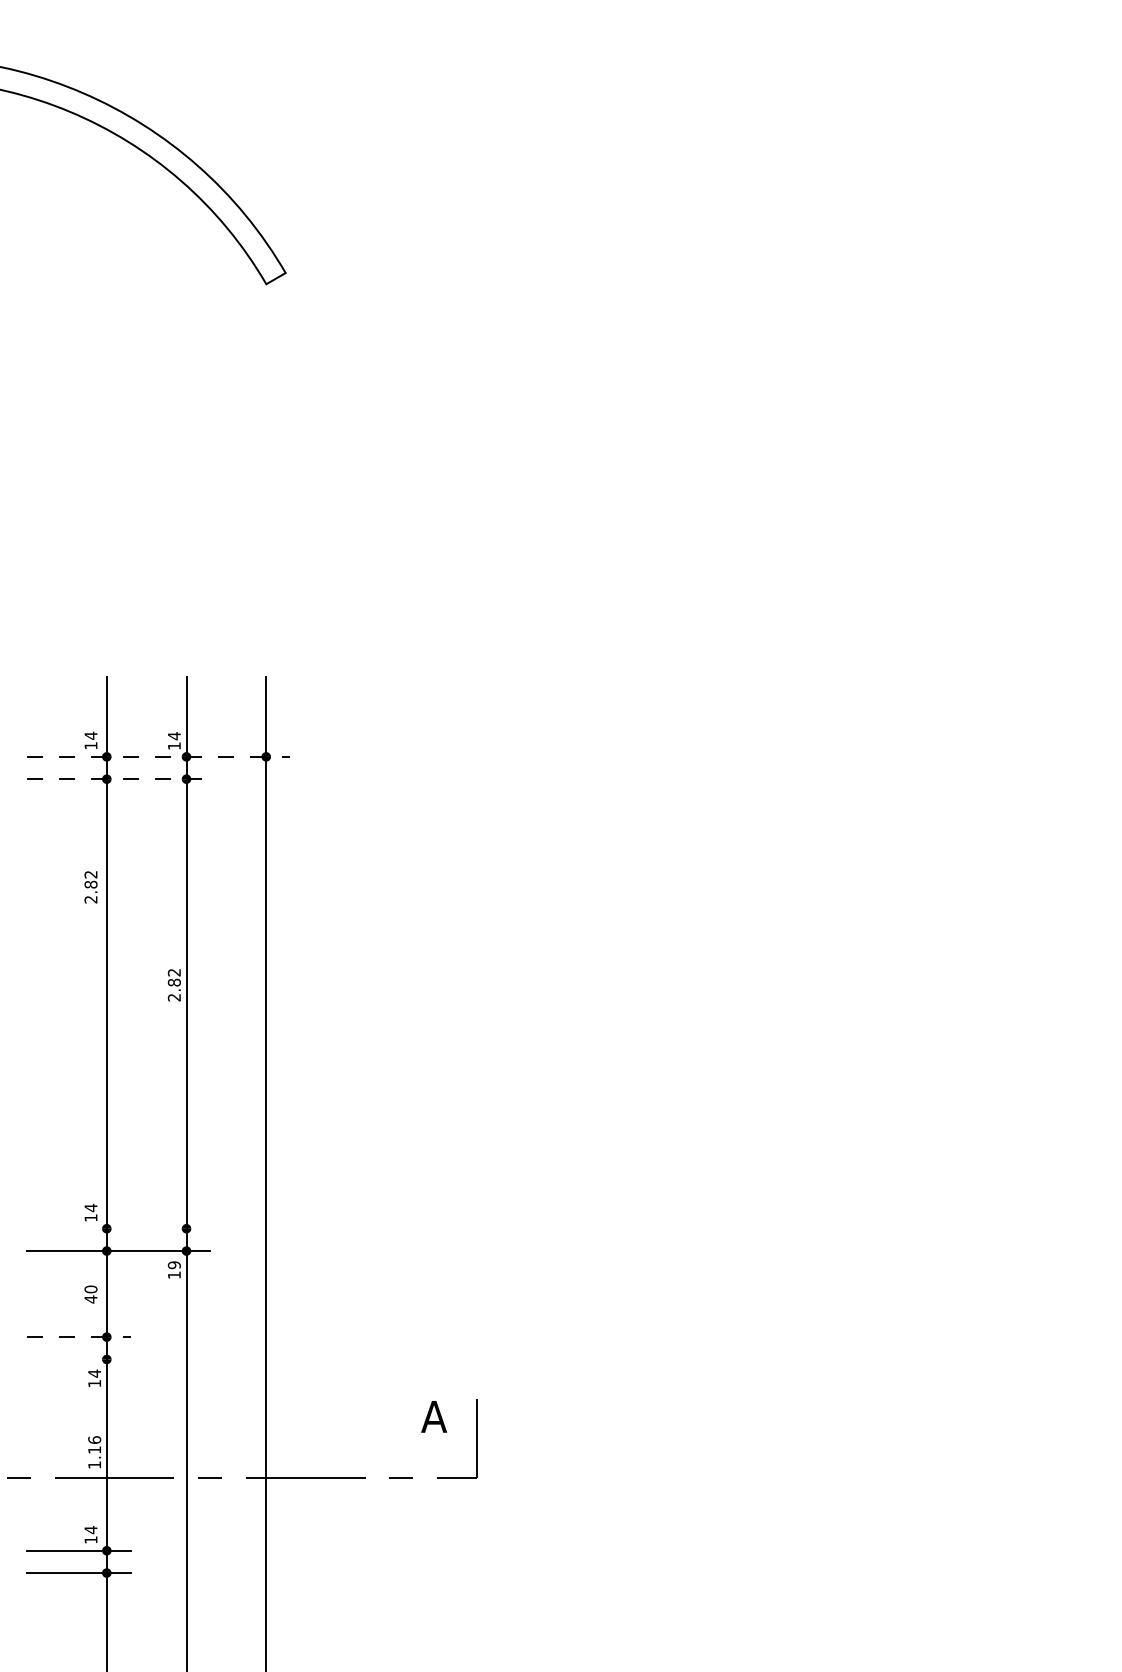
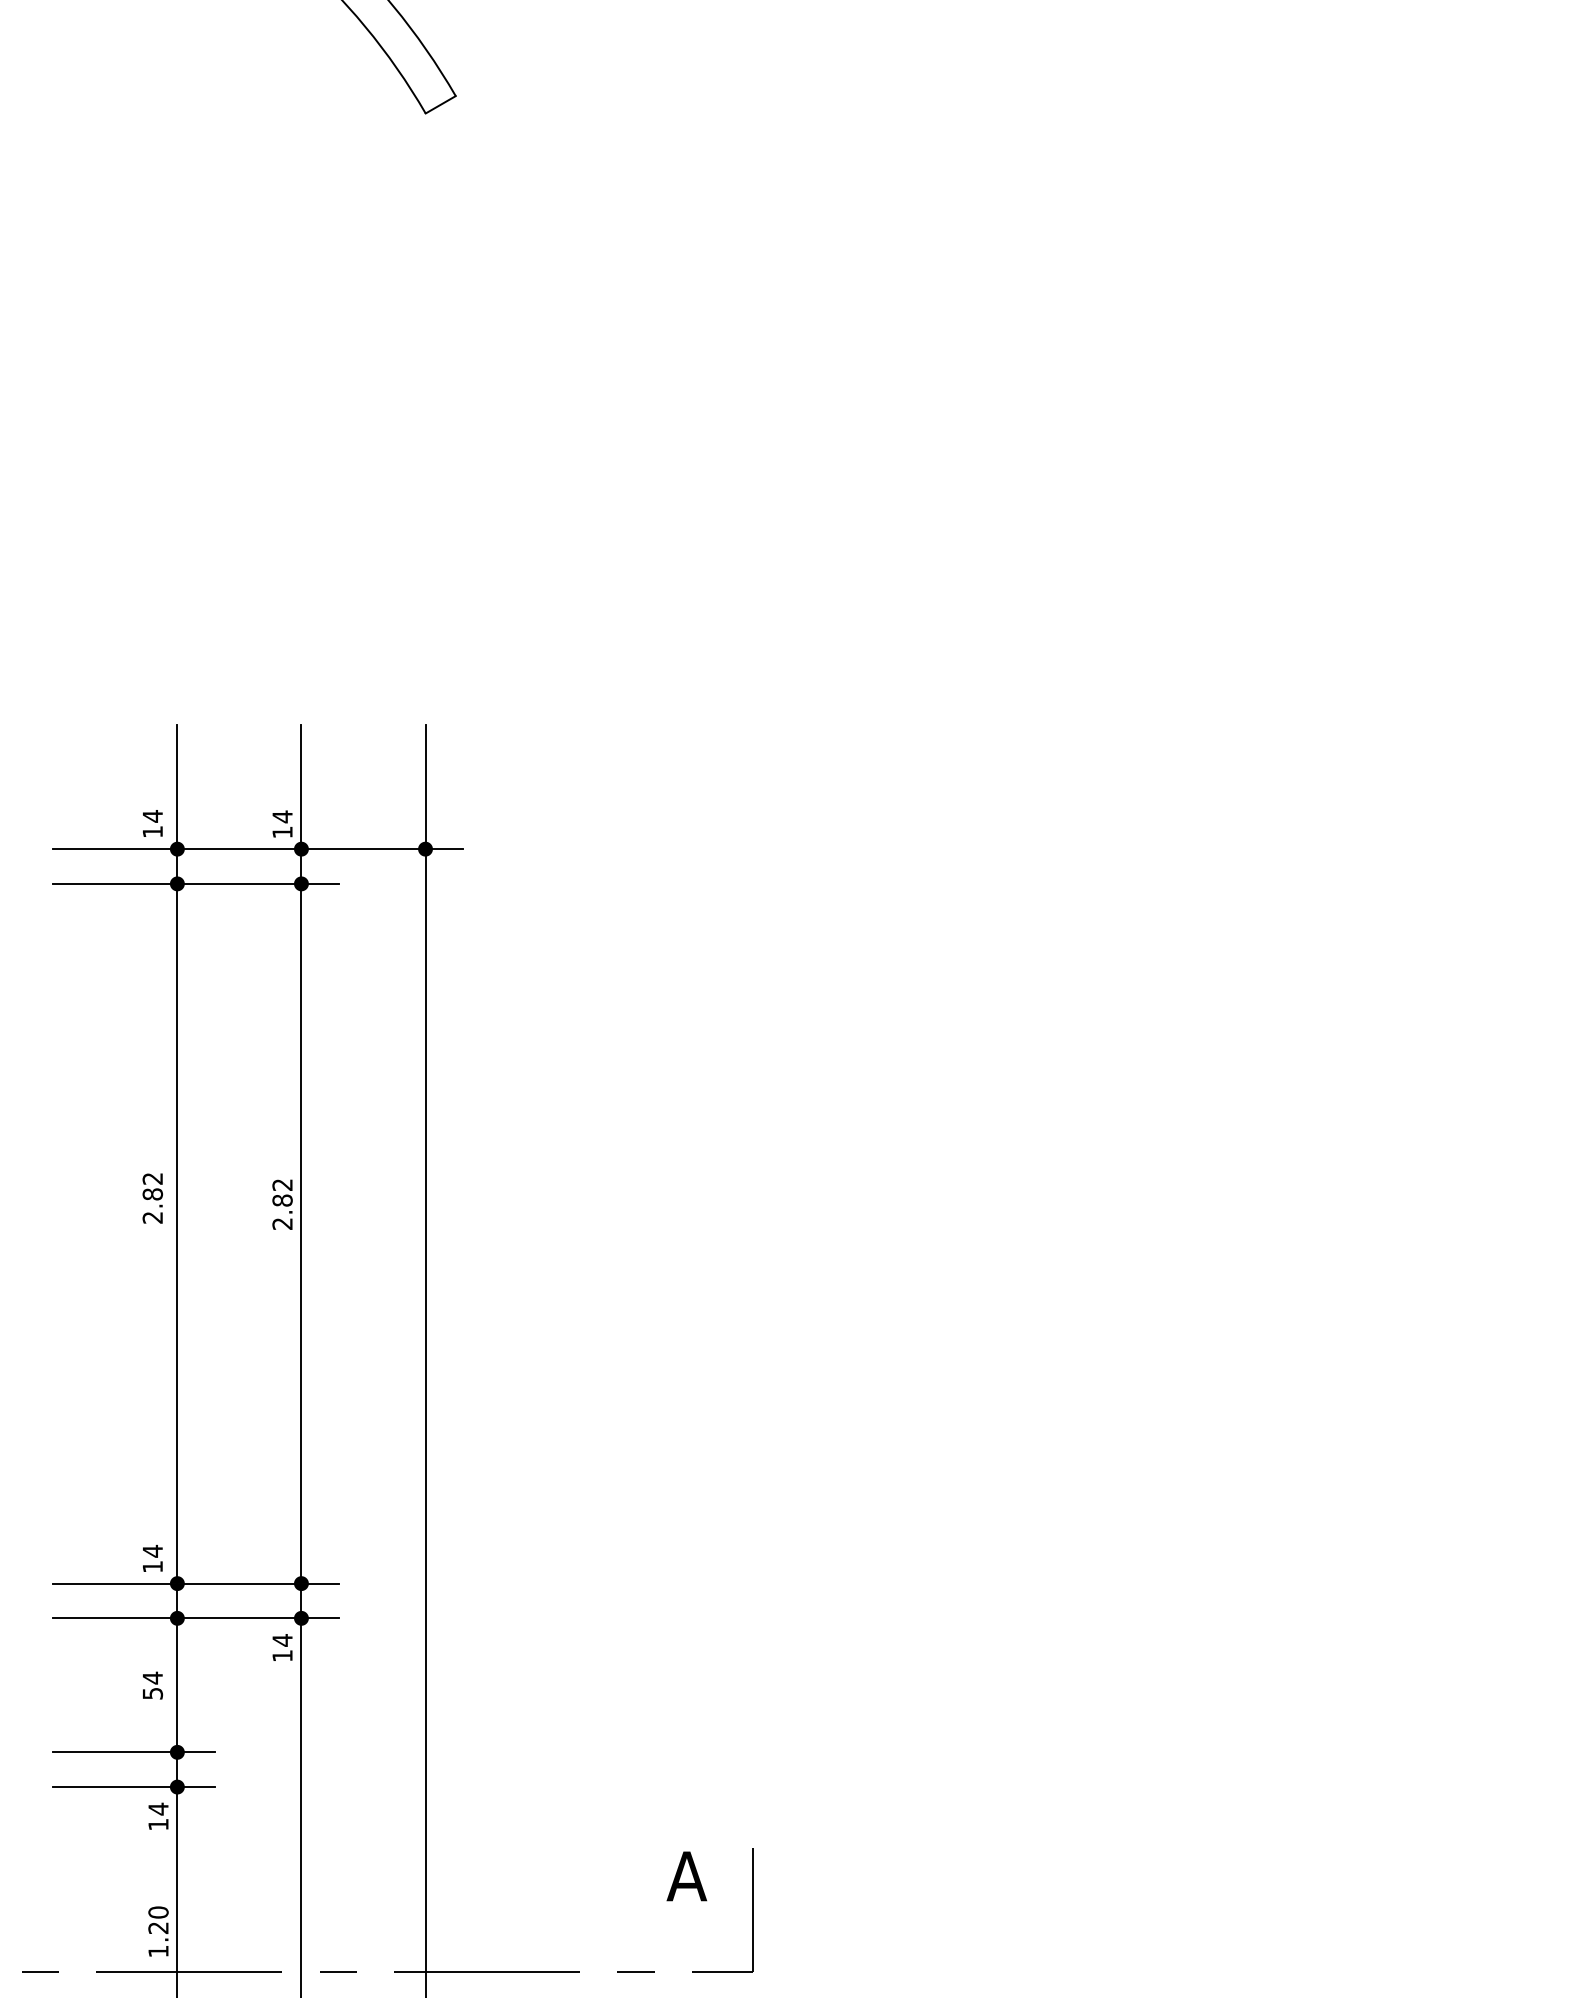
line: (158, 756) -> (257, 848), dashed -> solid
line: (118, 779) -> (195, 884), dashed -> solid
text: (90, 887) -> (151, 1198), moved
line: (118, 1228) -> (195, 1583), added
text: (173, 1265) -> (281, 1640), 19 -> 14
text: (90, 1294) -> (151, 1685), 40 -> 54
line: (78, 1337) -> (133, 1752), dashed -> solid
line: (78, 1359) -> (133, 1787), added
text: (94, 1444) -> (158, 1919), 1.16 -> 1.20

